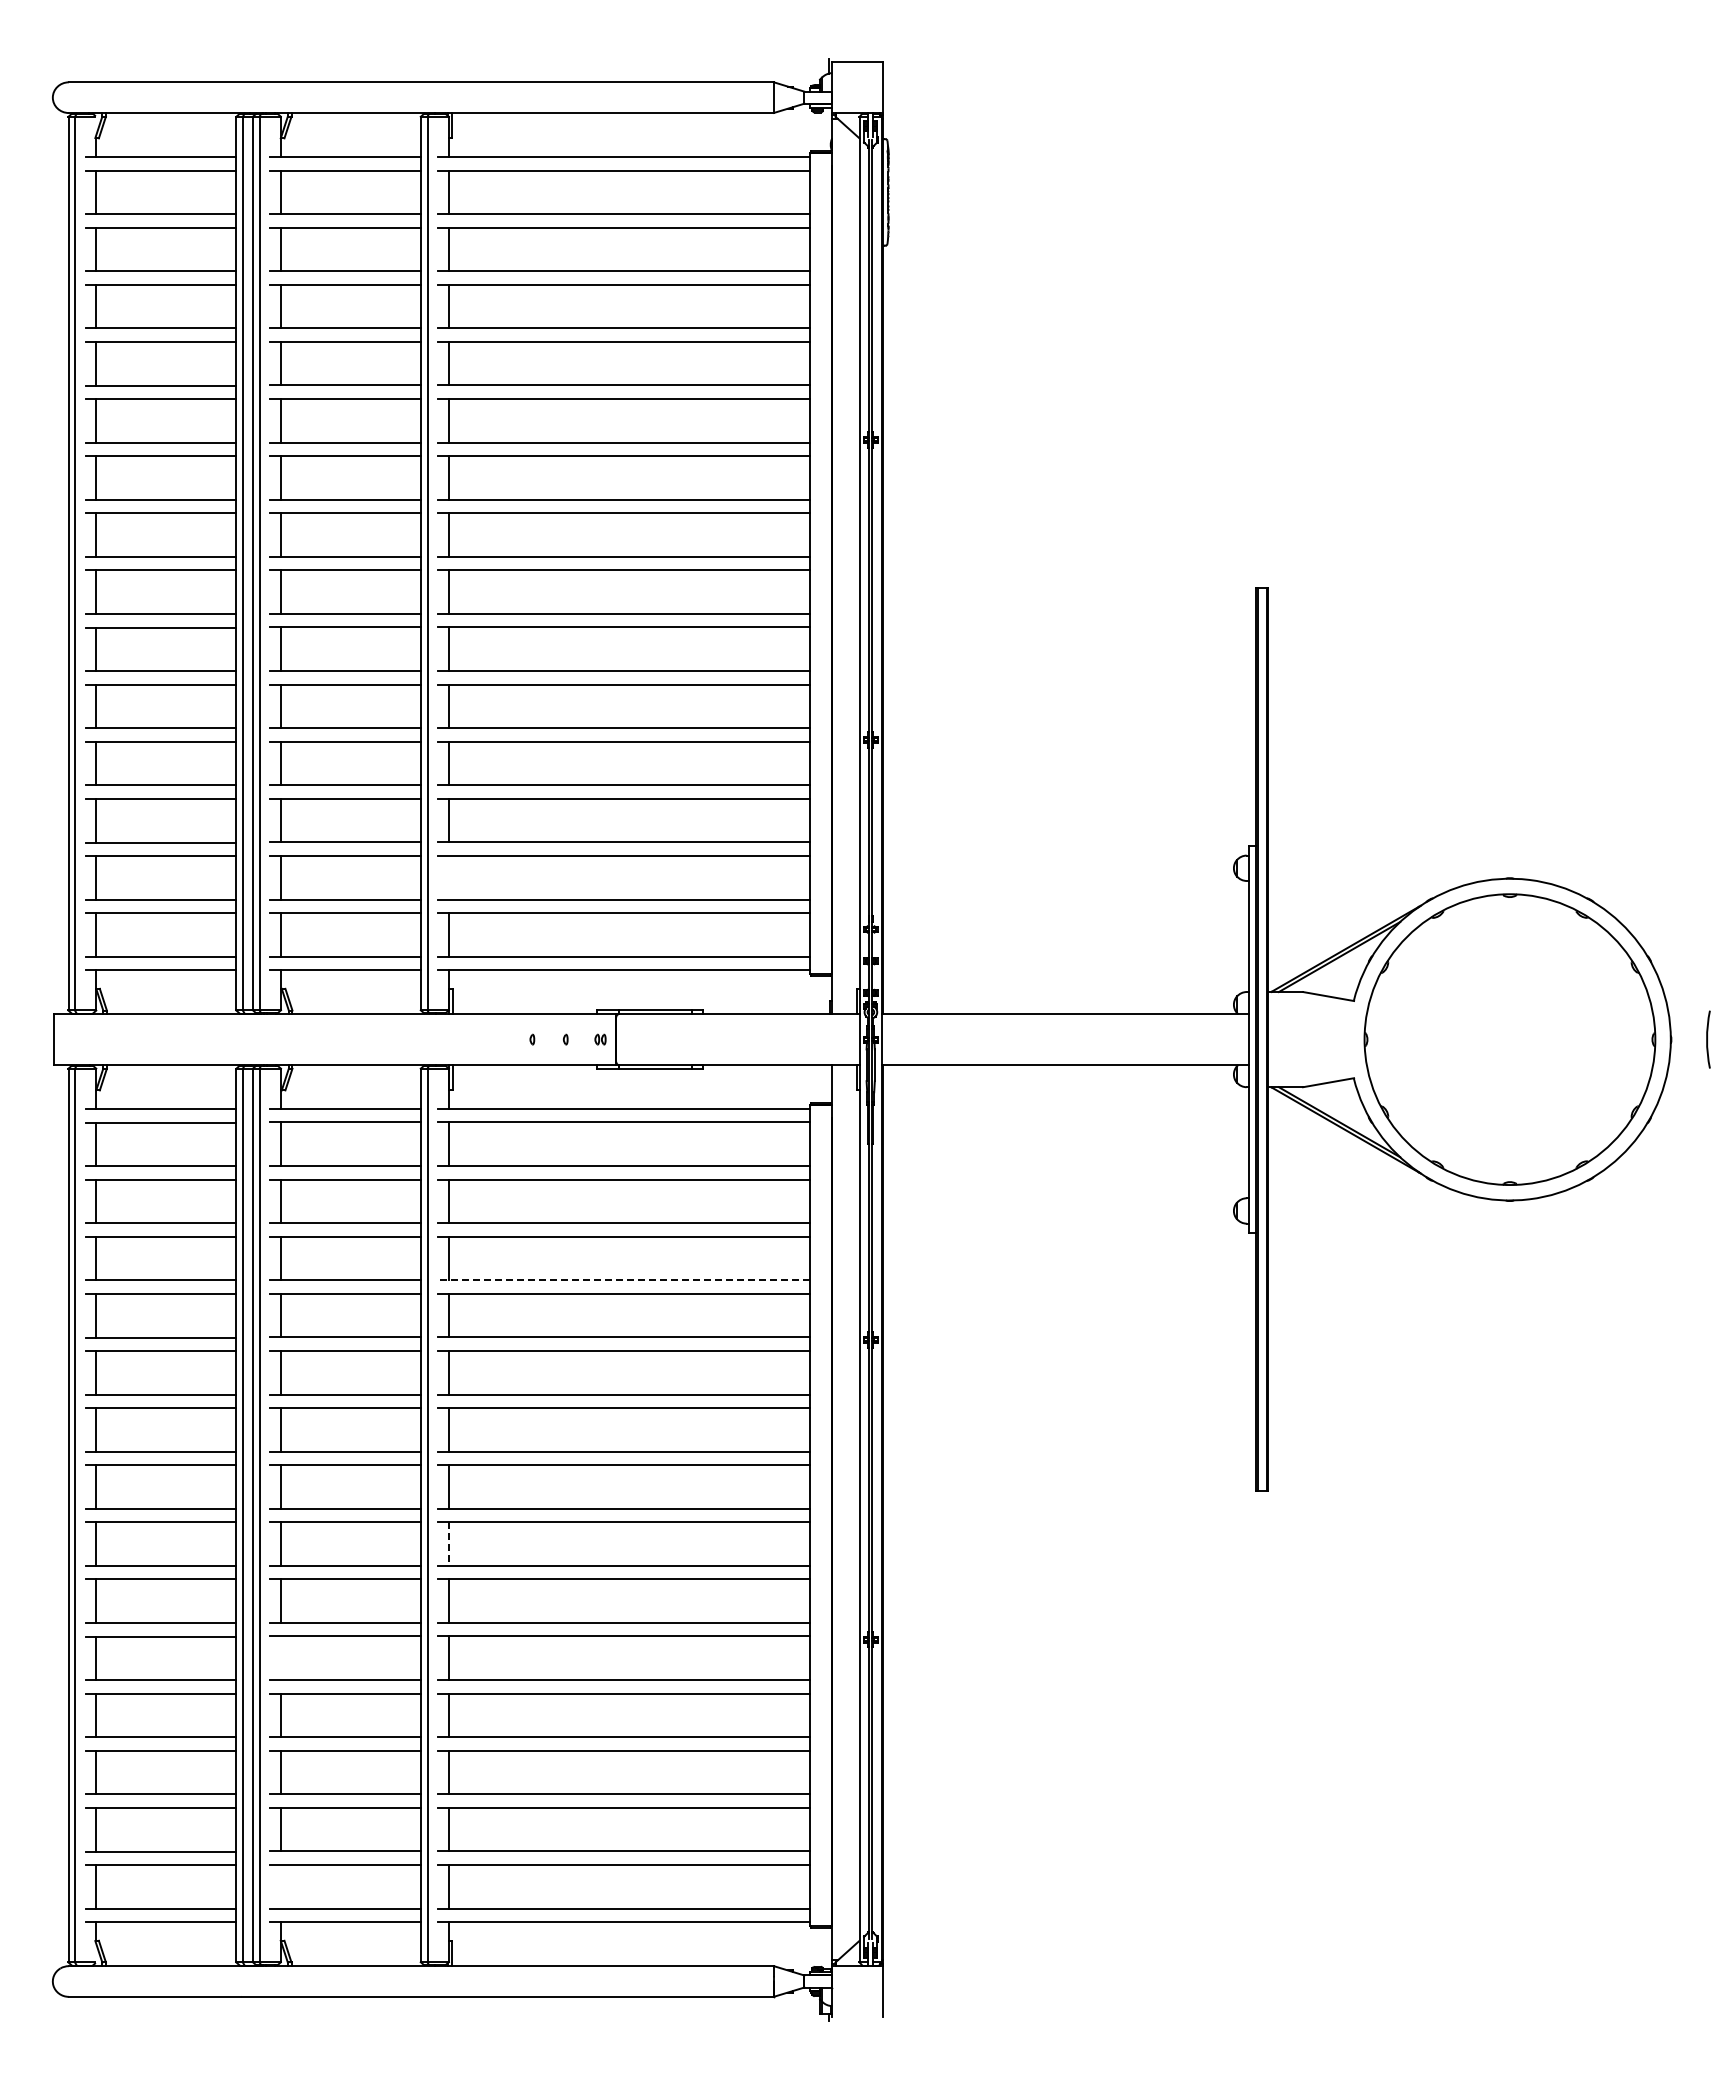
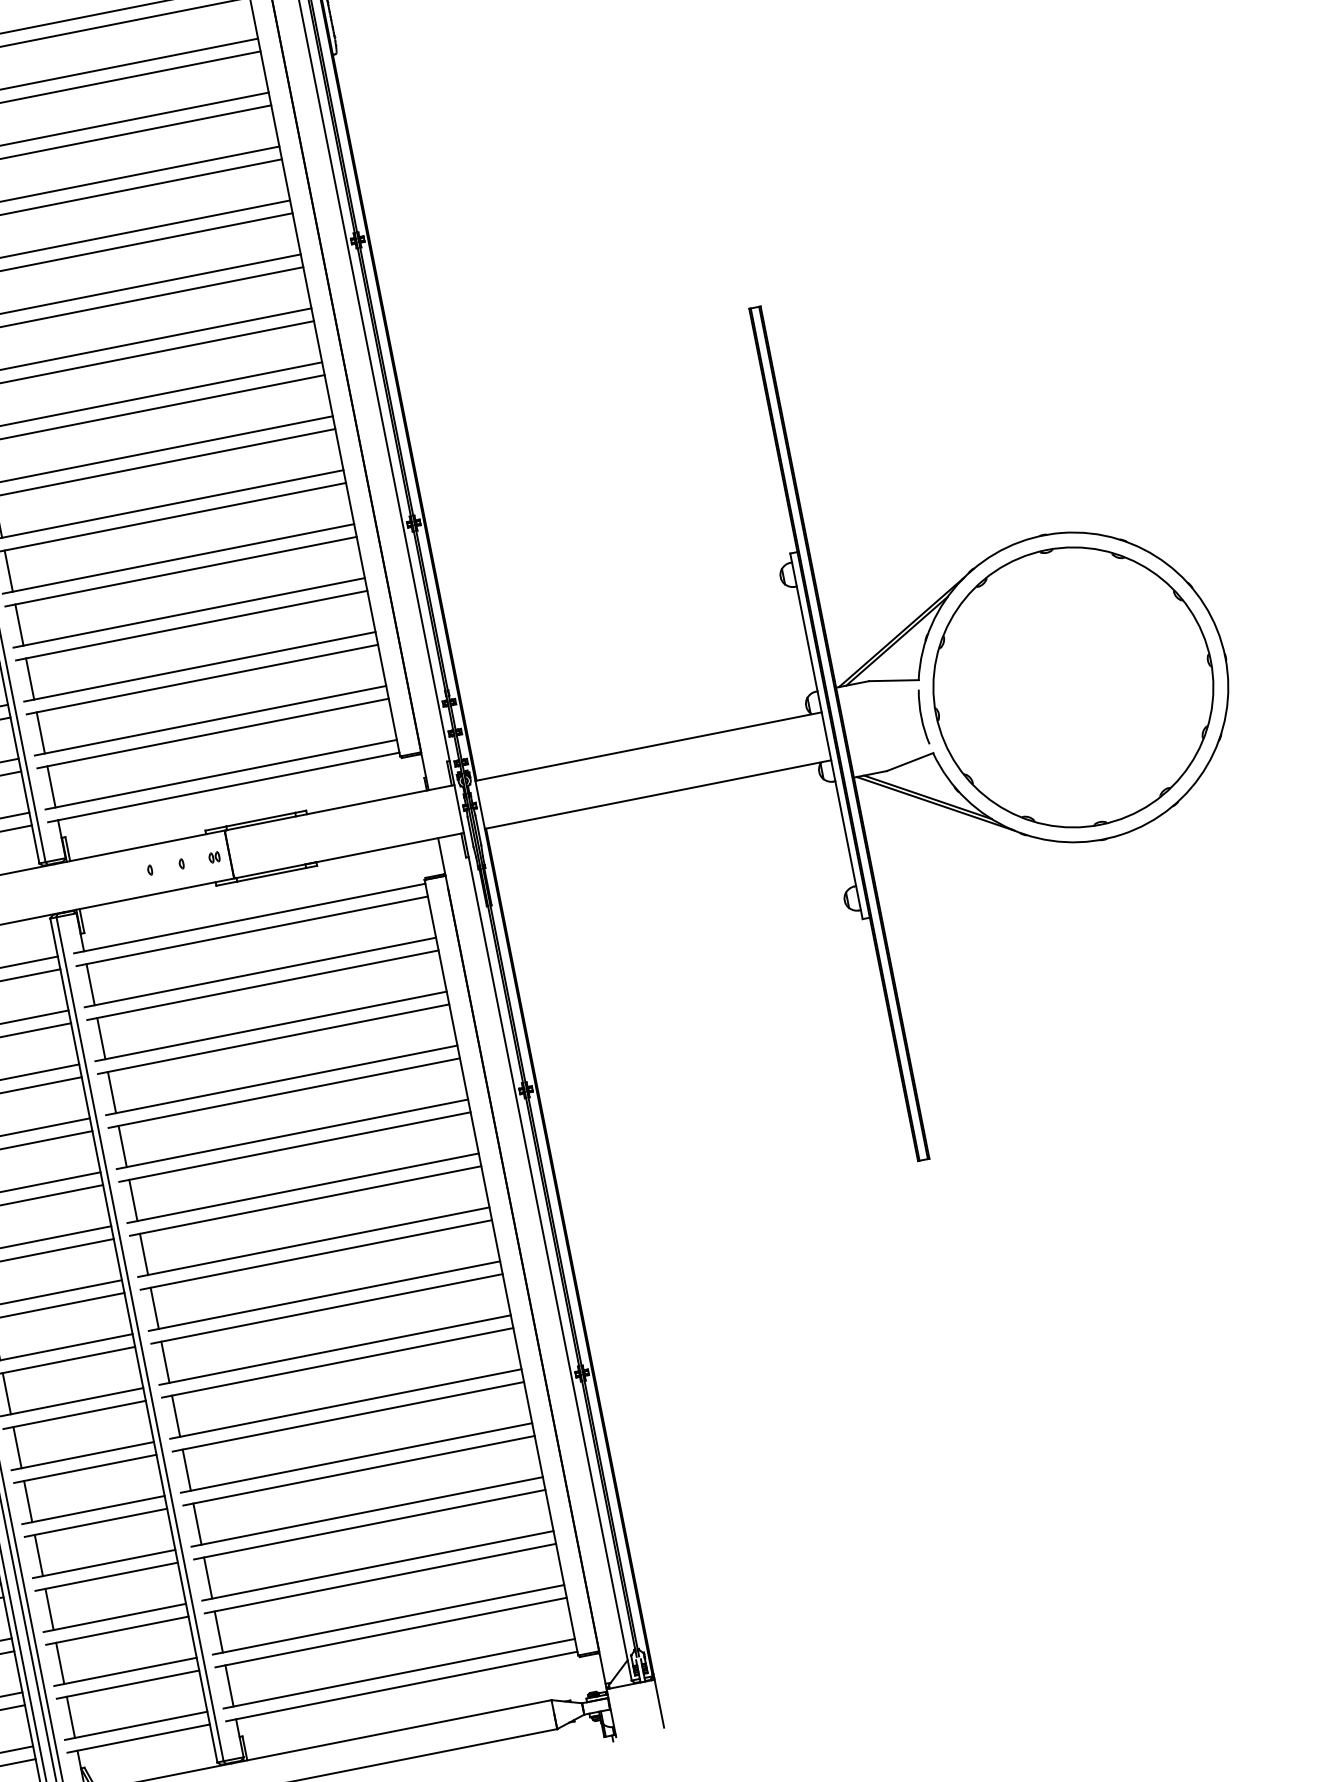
line: (448, 877) -> (40, 732), added
arc: (1707, 1039) -> (921, 717), moved
line: (623, 1280) -> (281, 1080), dashed -> solid
line: (448, 1544) -> (165, 1362), dashed -> solid
line: (280, 1658) -> (27, 1501), added
line: (280, 1886) -> (70, 1717), added

